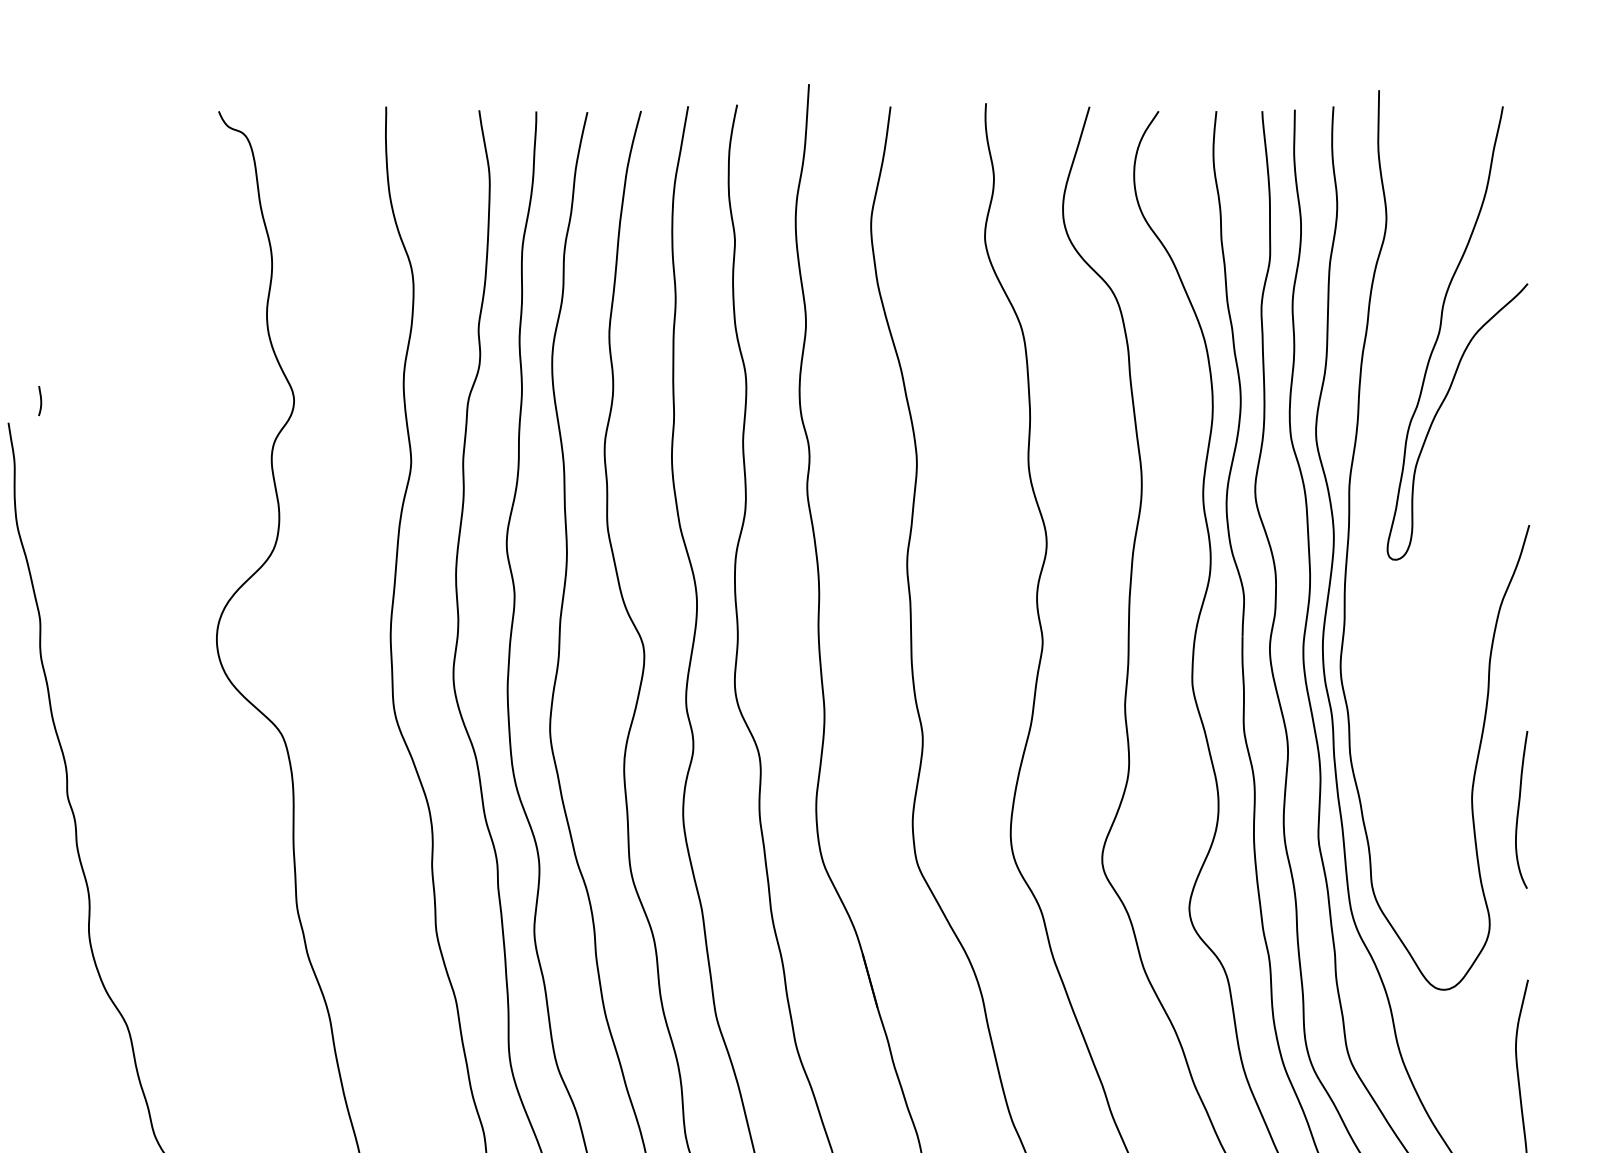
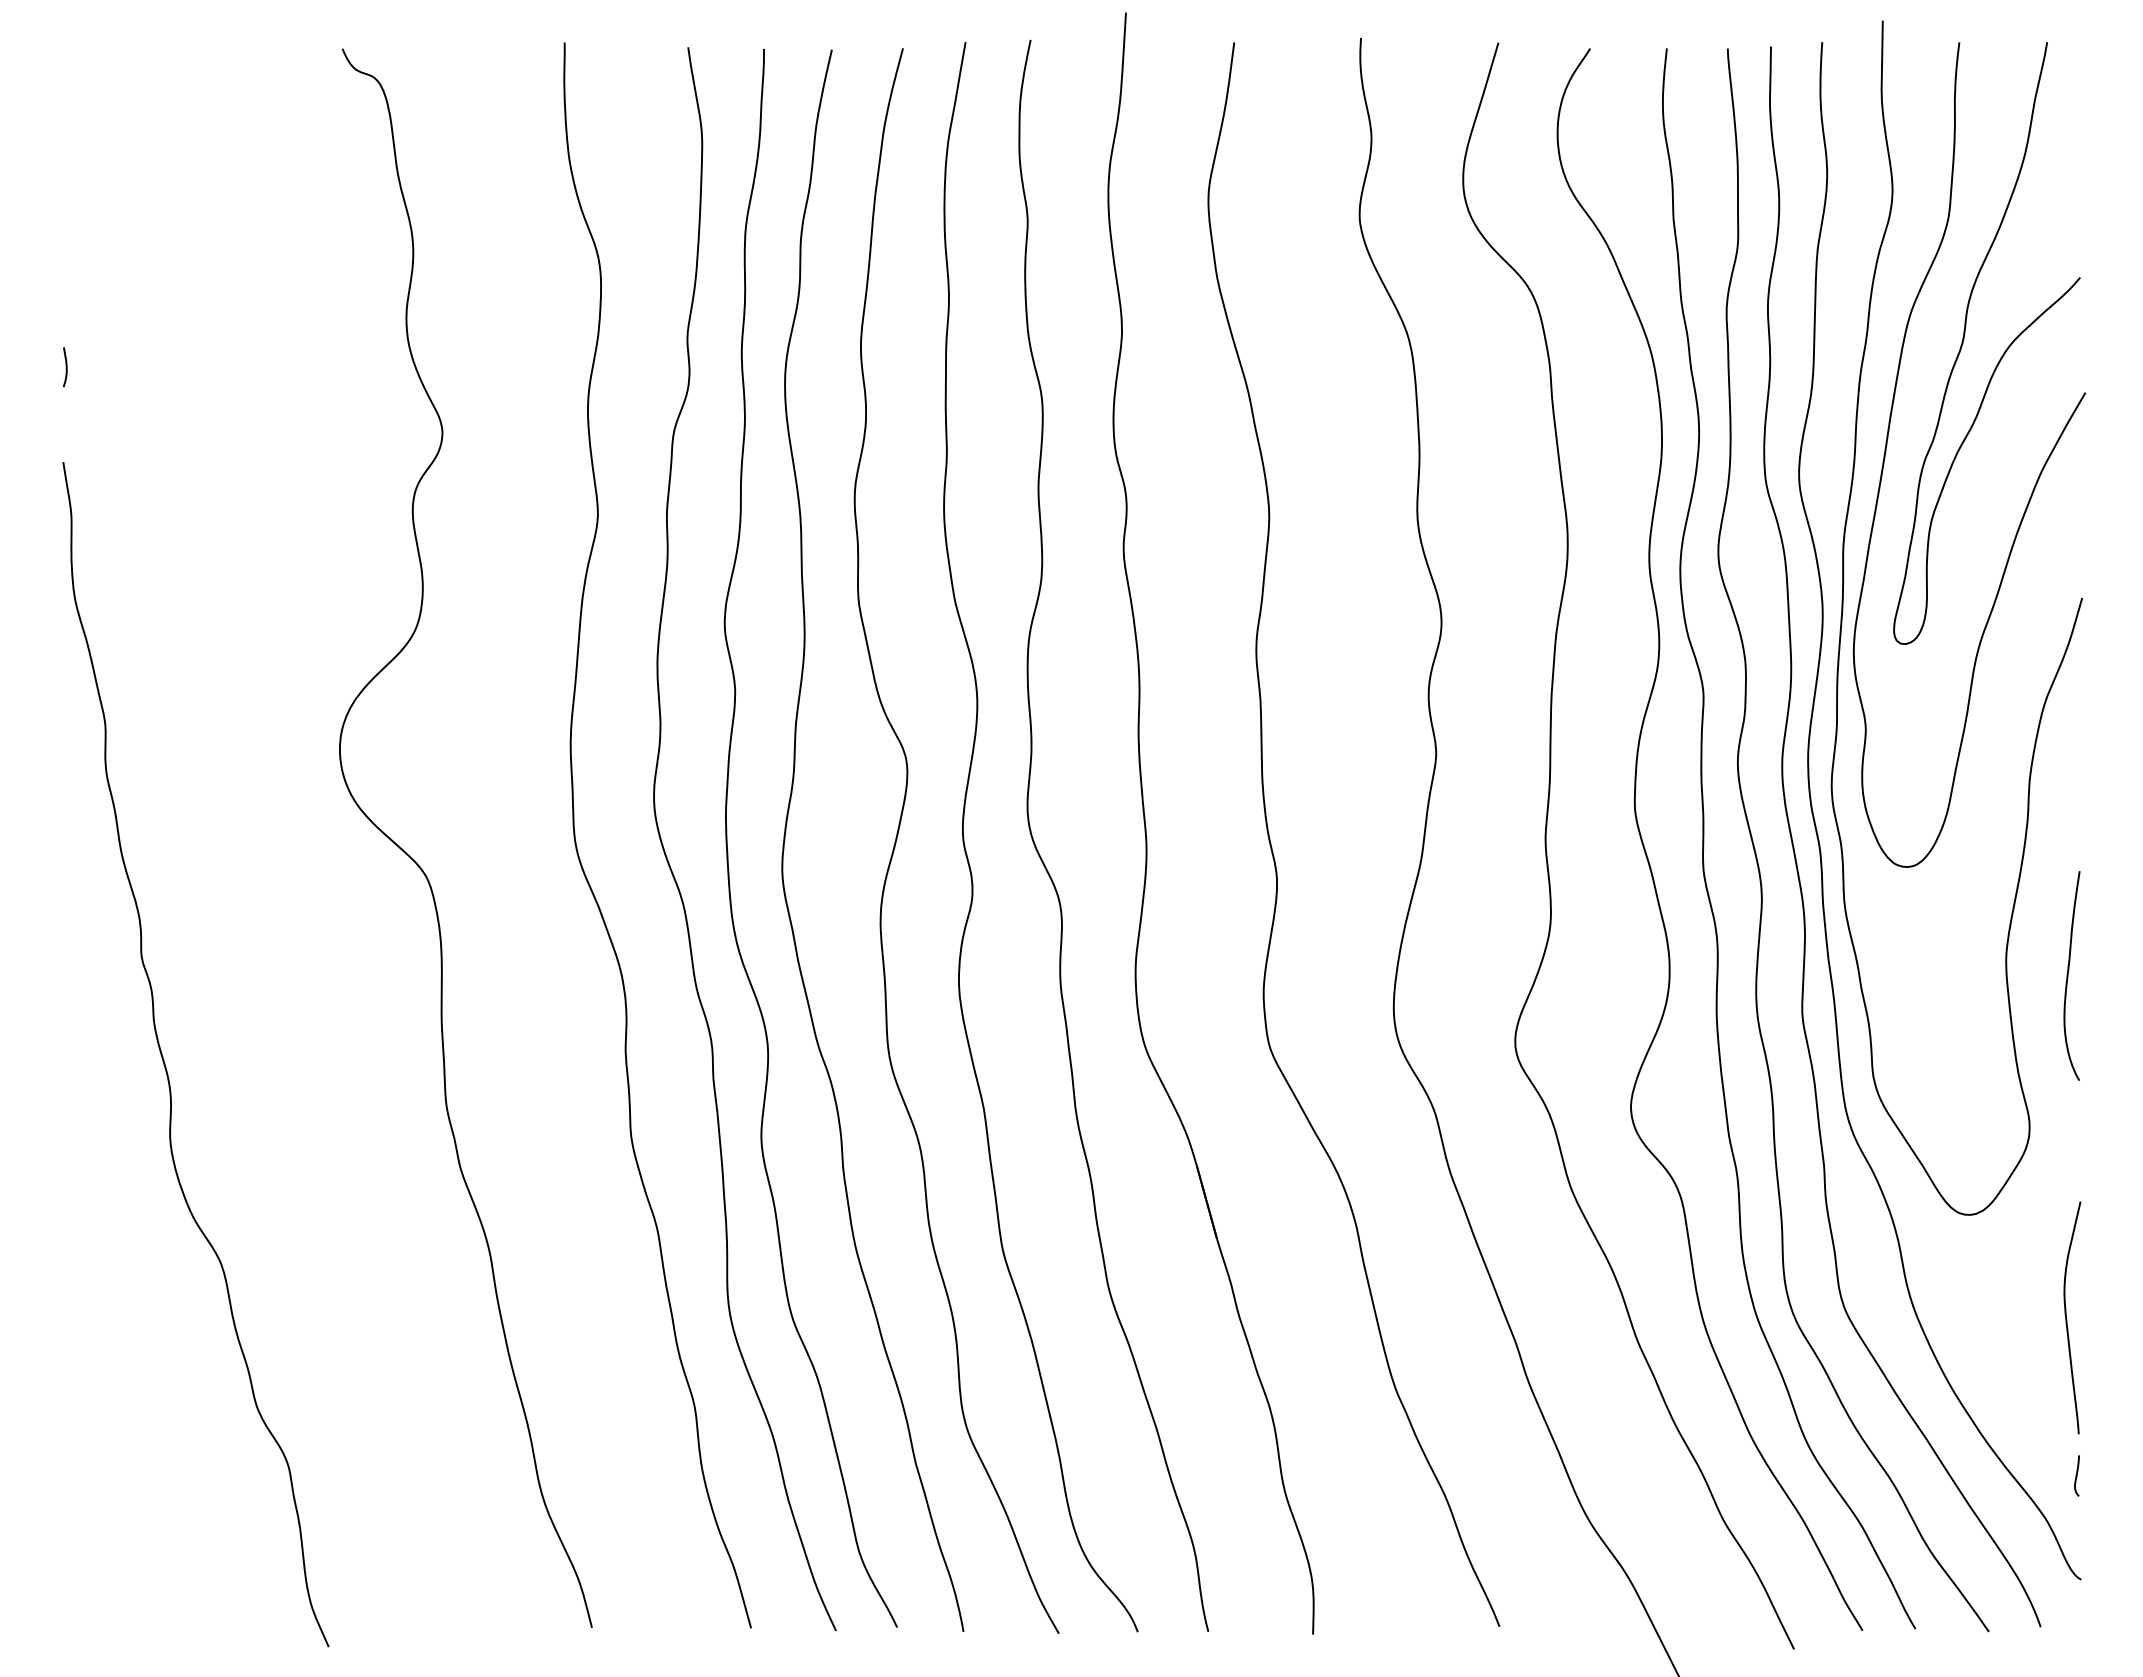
curve: (40, 401) -> (65, 367), moved
part: (1494, 438) -> (2035, 482), added

